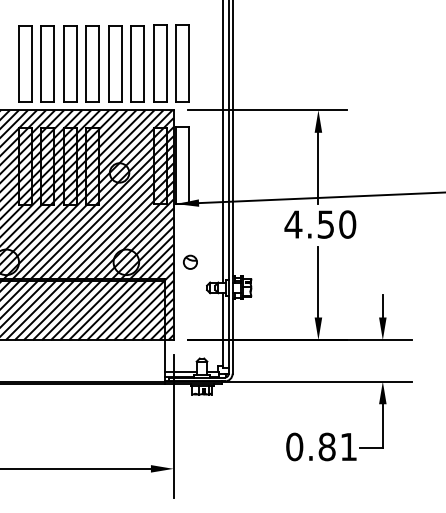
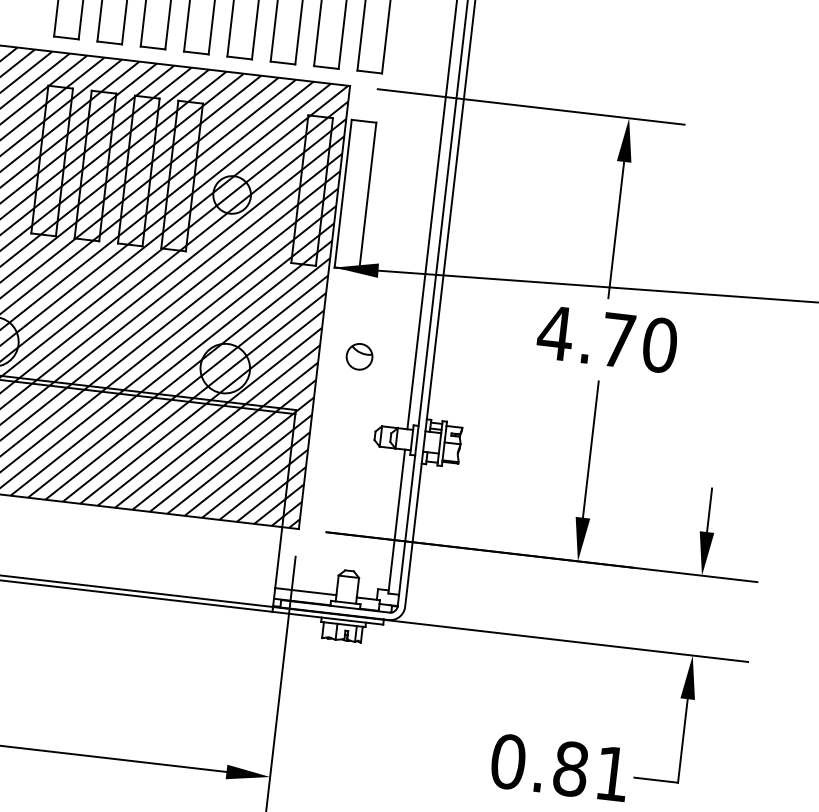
text: (325, 224) -> (617, 340), 4.50 -> 4.70
part: (190, 261) -> (359, 355), moved

